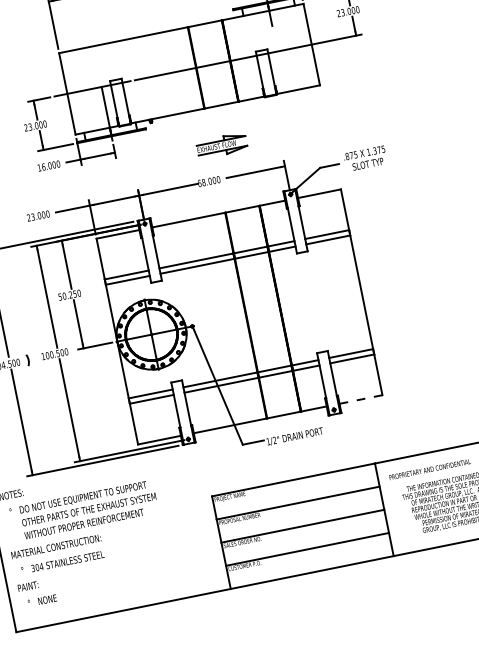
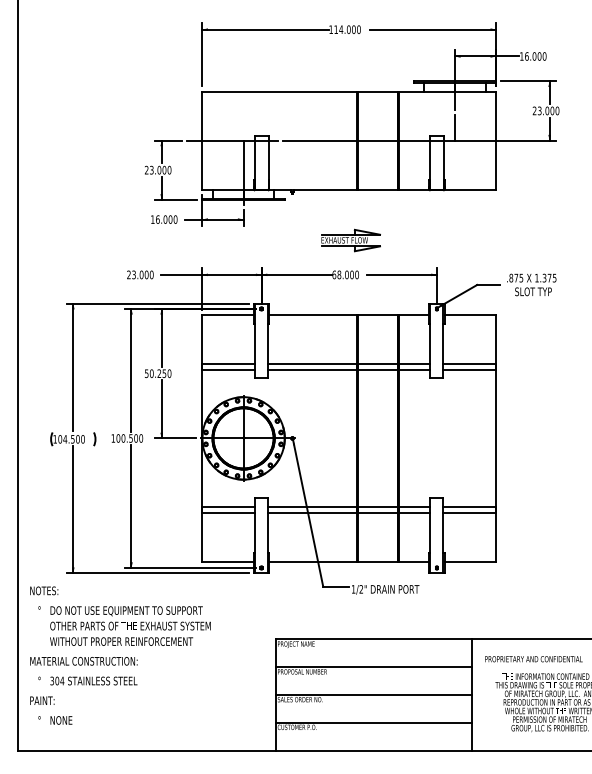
line: (274, 40) -> (454, 127), added
part: (221, 145) -> (350, 240), moved
line: (361, 399) -> (470, 562), dashed -> solid

